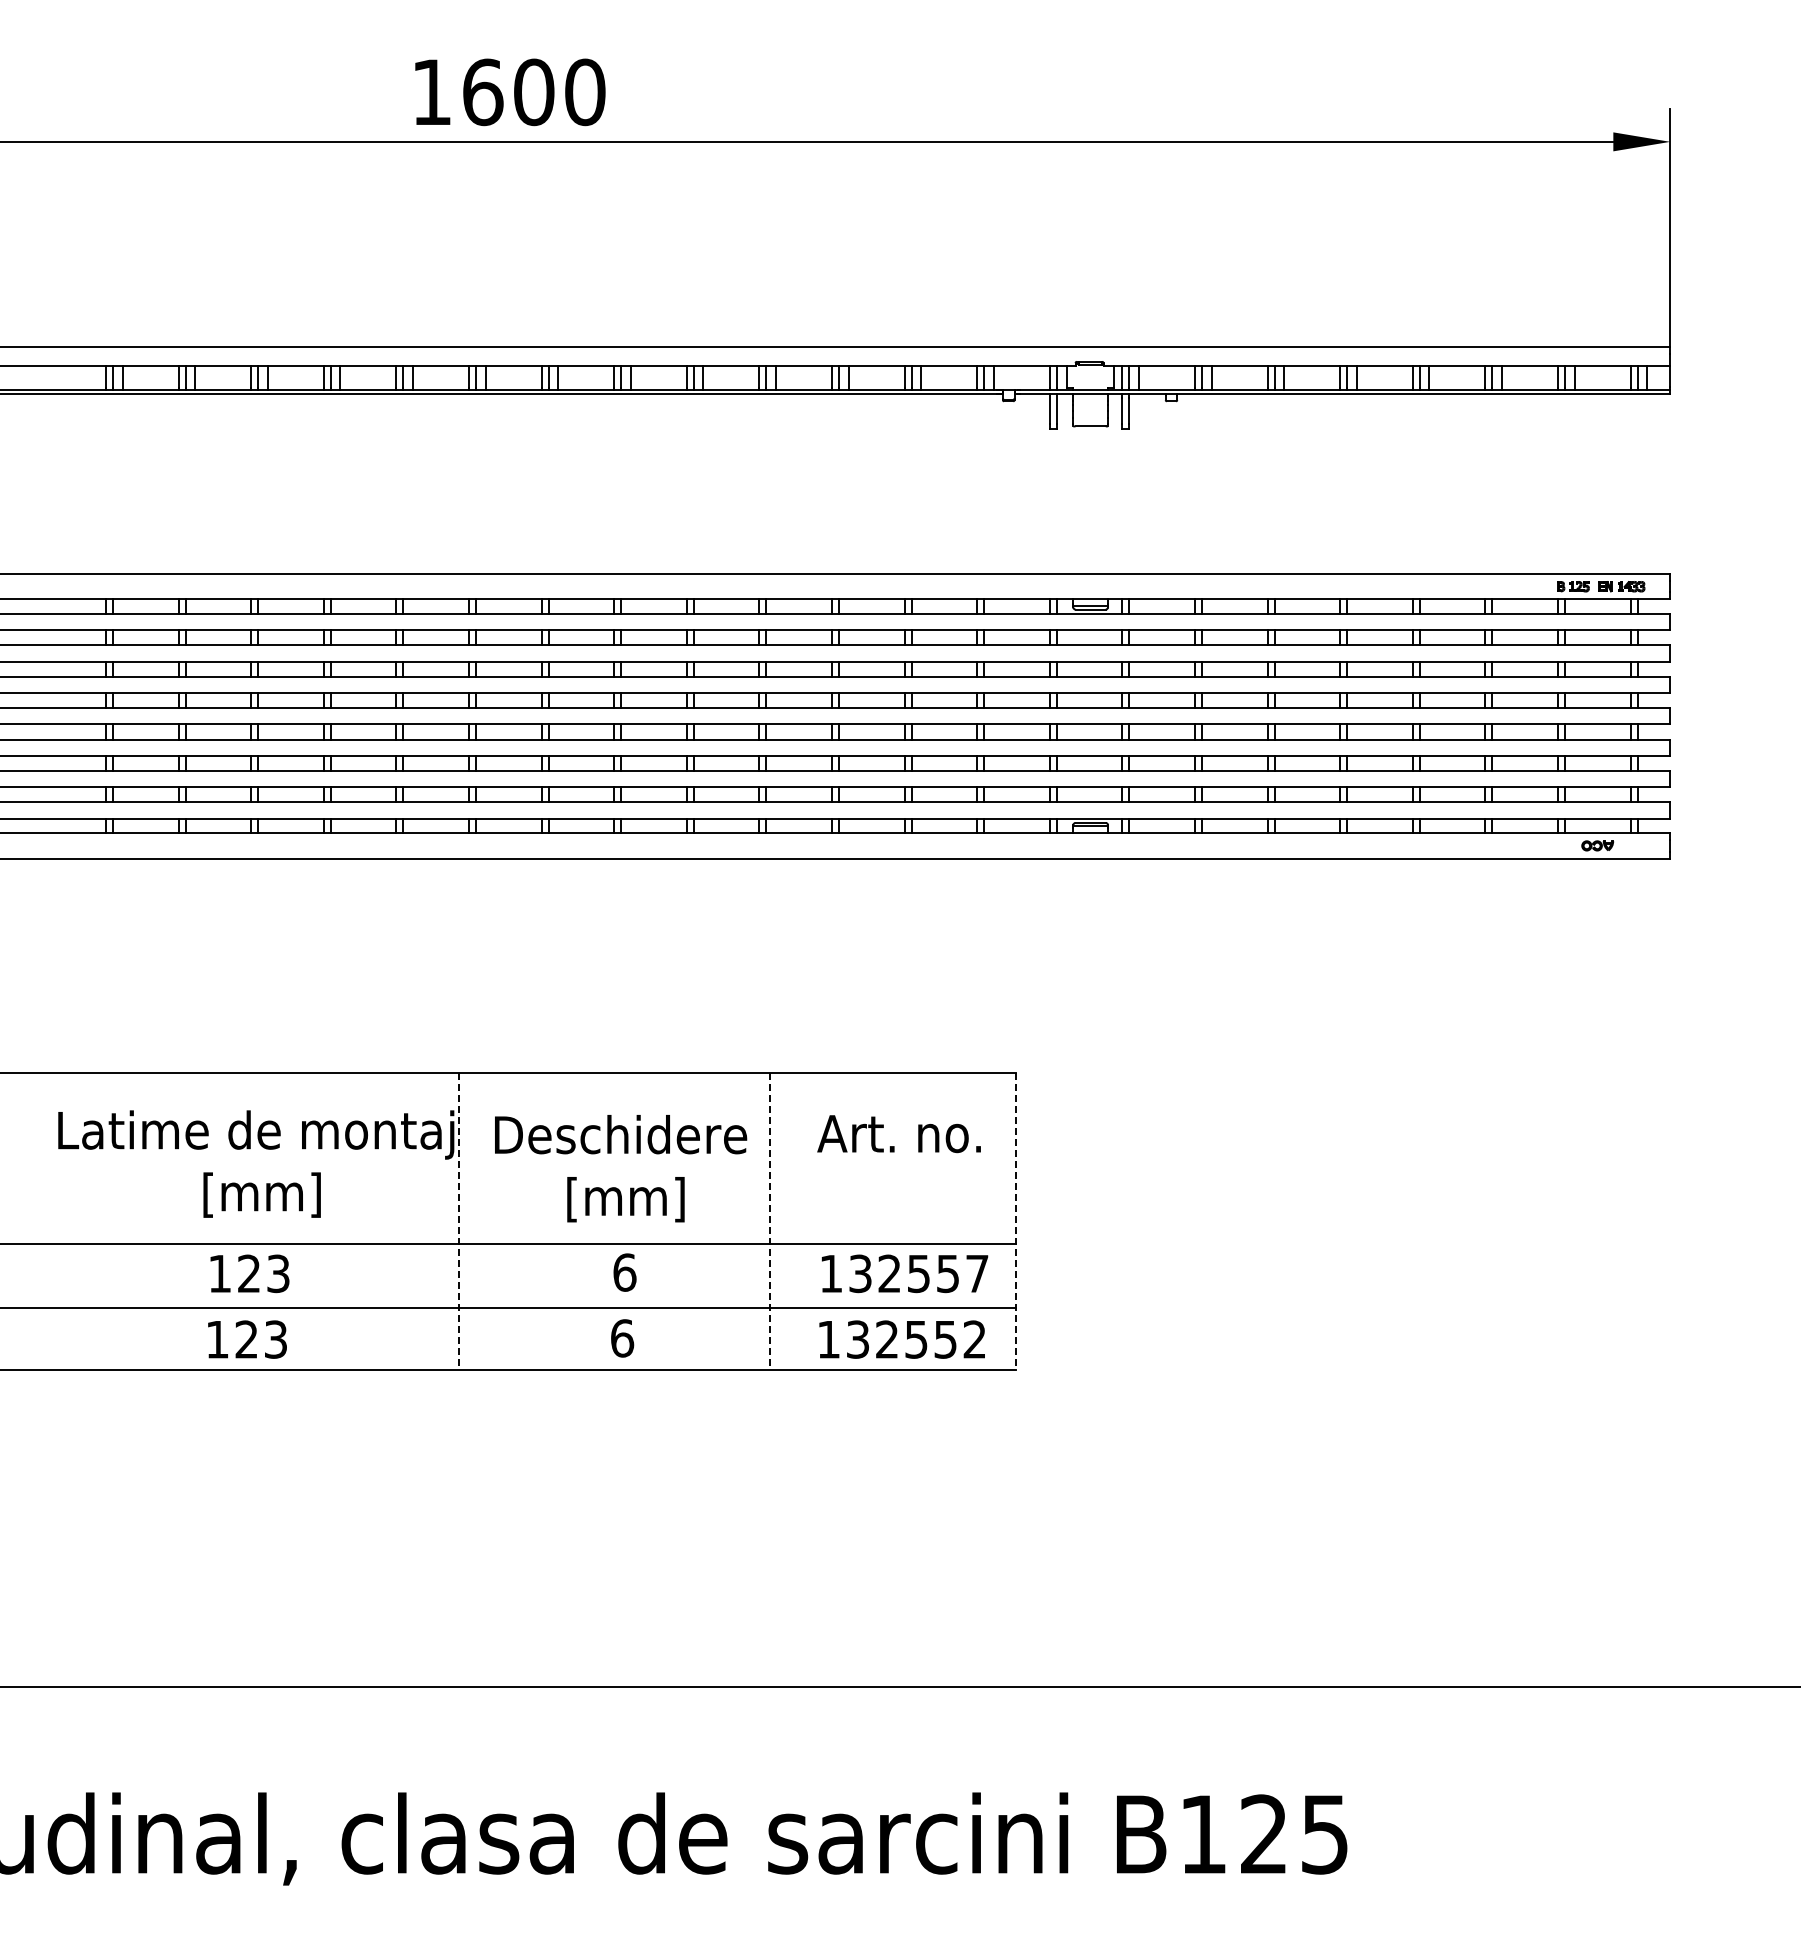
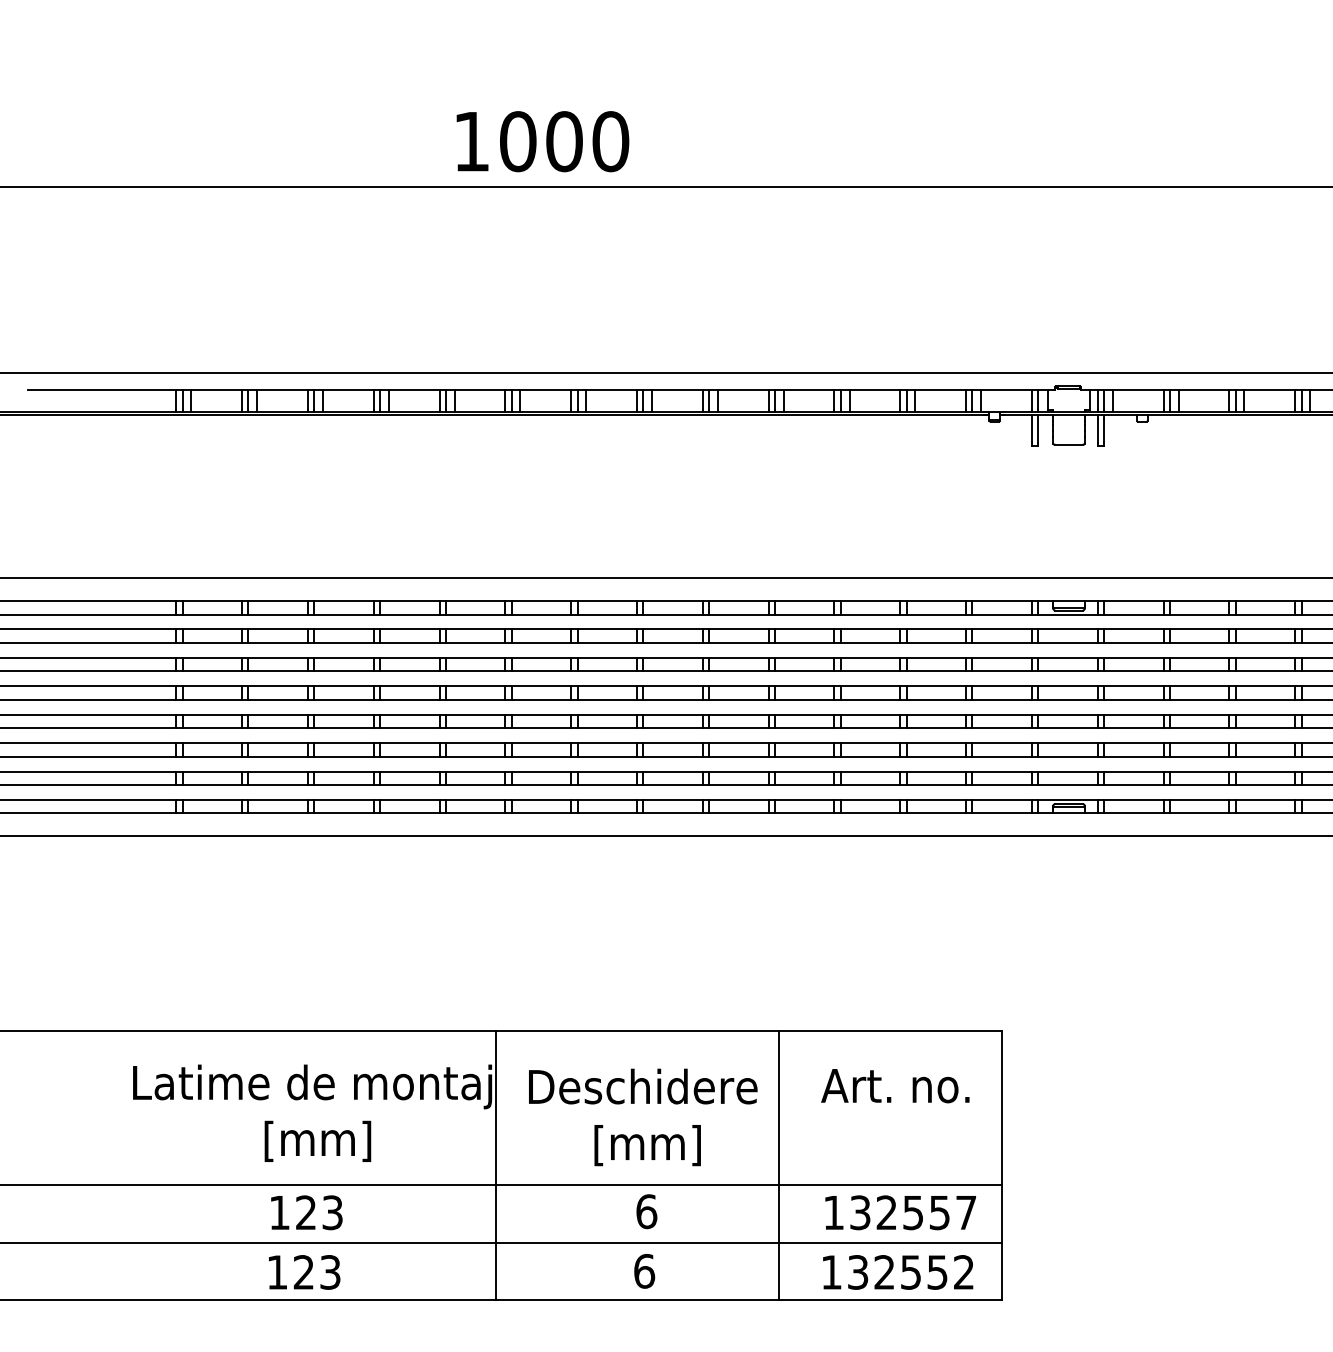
text: (483, 91) -> (518, 140), 1600 -> 1000
line: (458, 1221) -> (495, 1165), dashed -> solid
line: (770, 1221) -> (778, 1165), dashed -> solid
line: (1016, 1221) -> (1001, 1165), dashed -> solid

